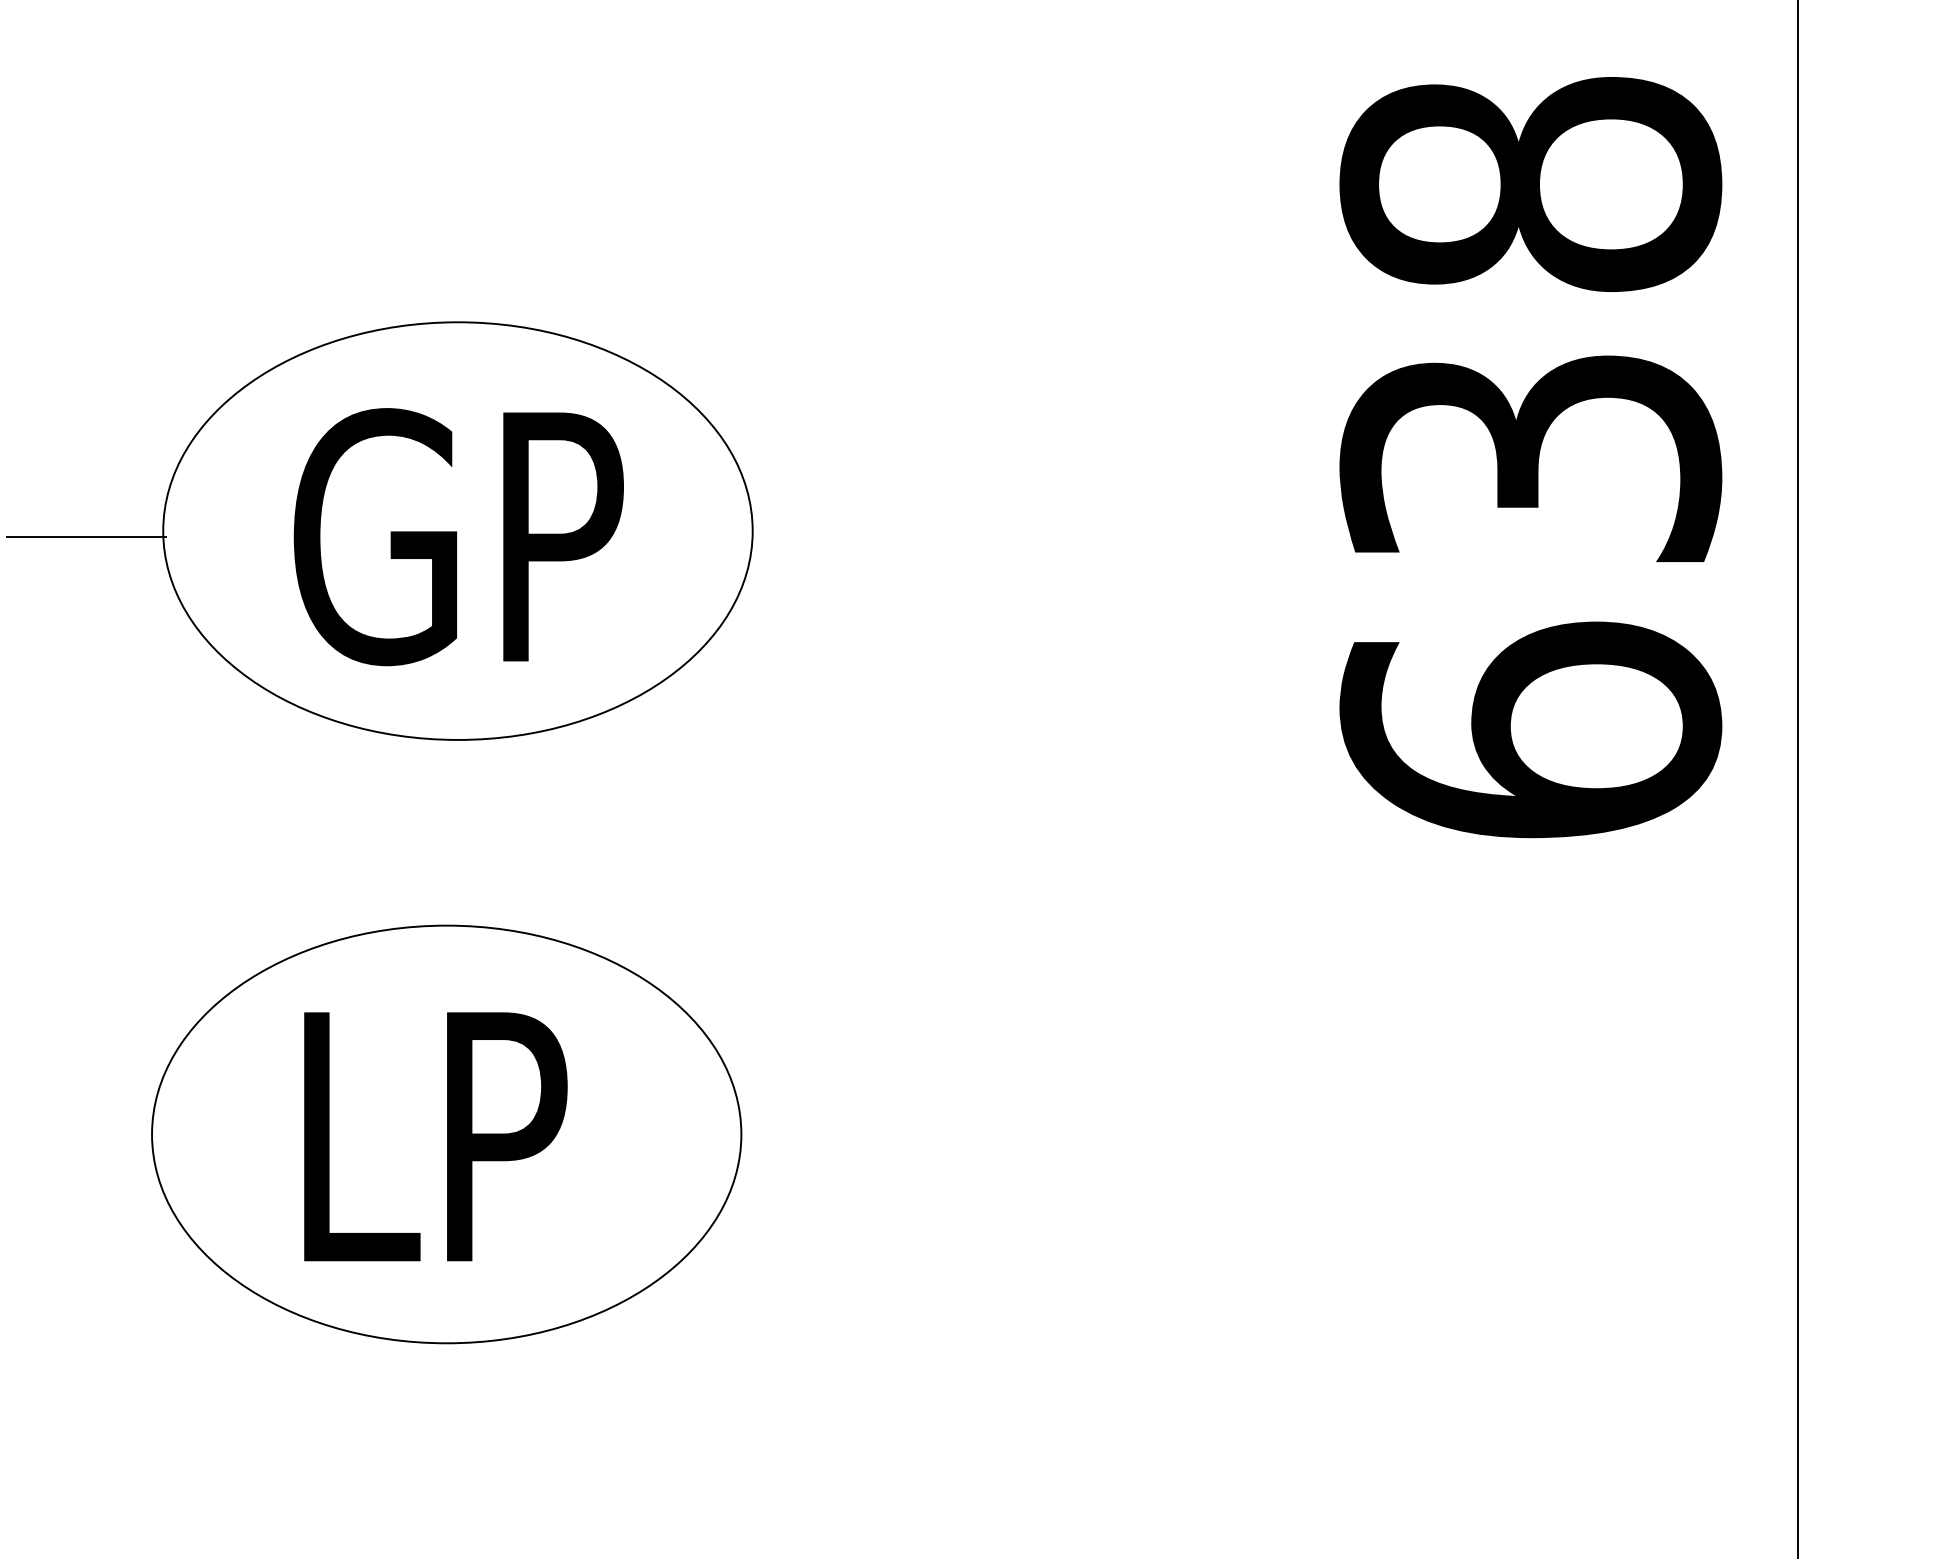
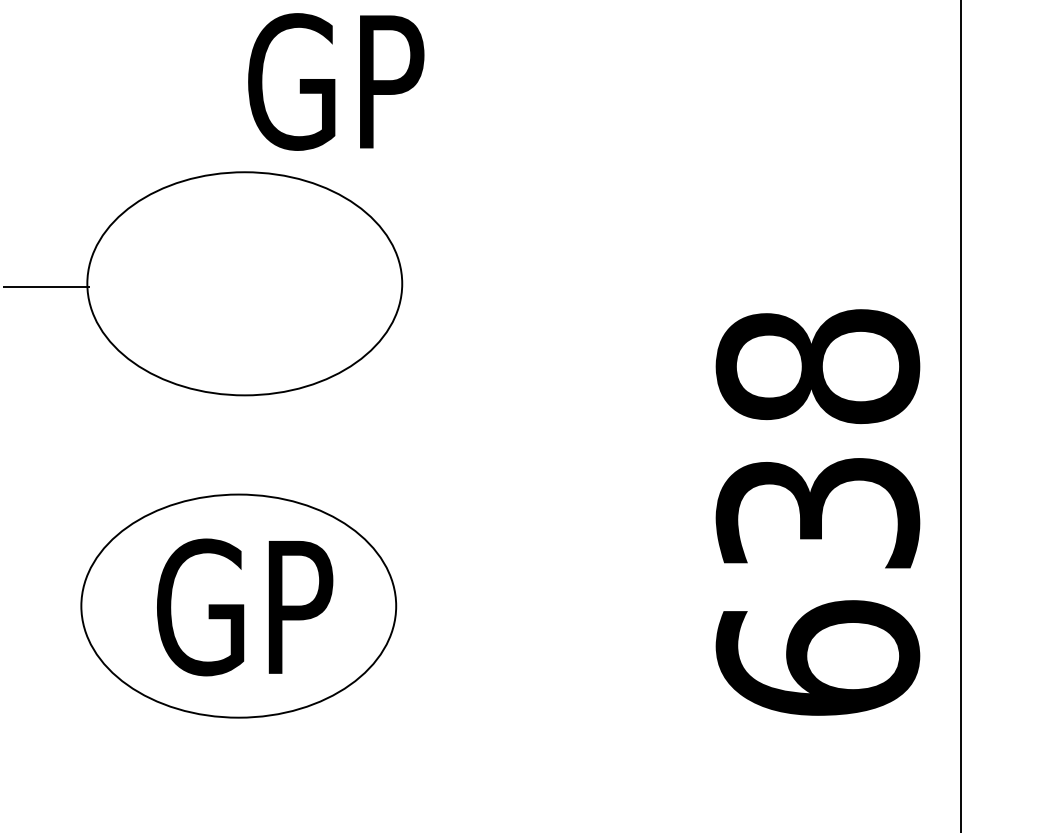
text: (1530, 457) -> (817, 512), moved
text: (459, 536) -> (336, 81), moved
text: (459, 1137) -> (245, 607), LP -> GP

